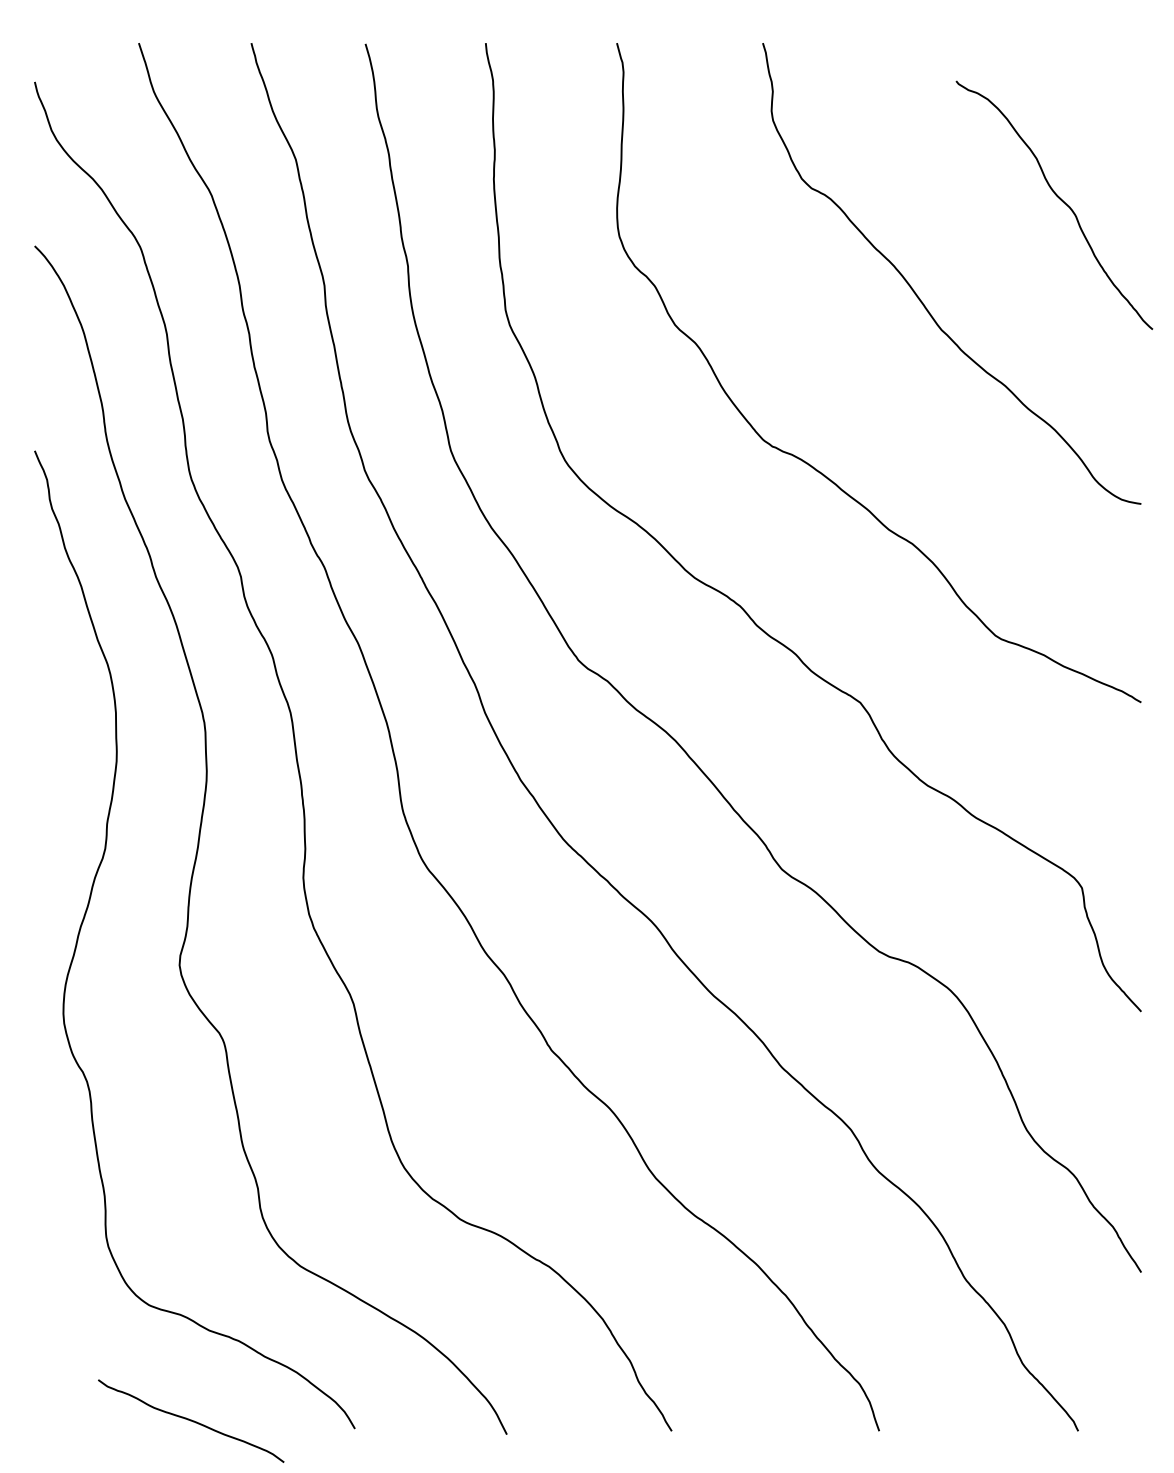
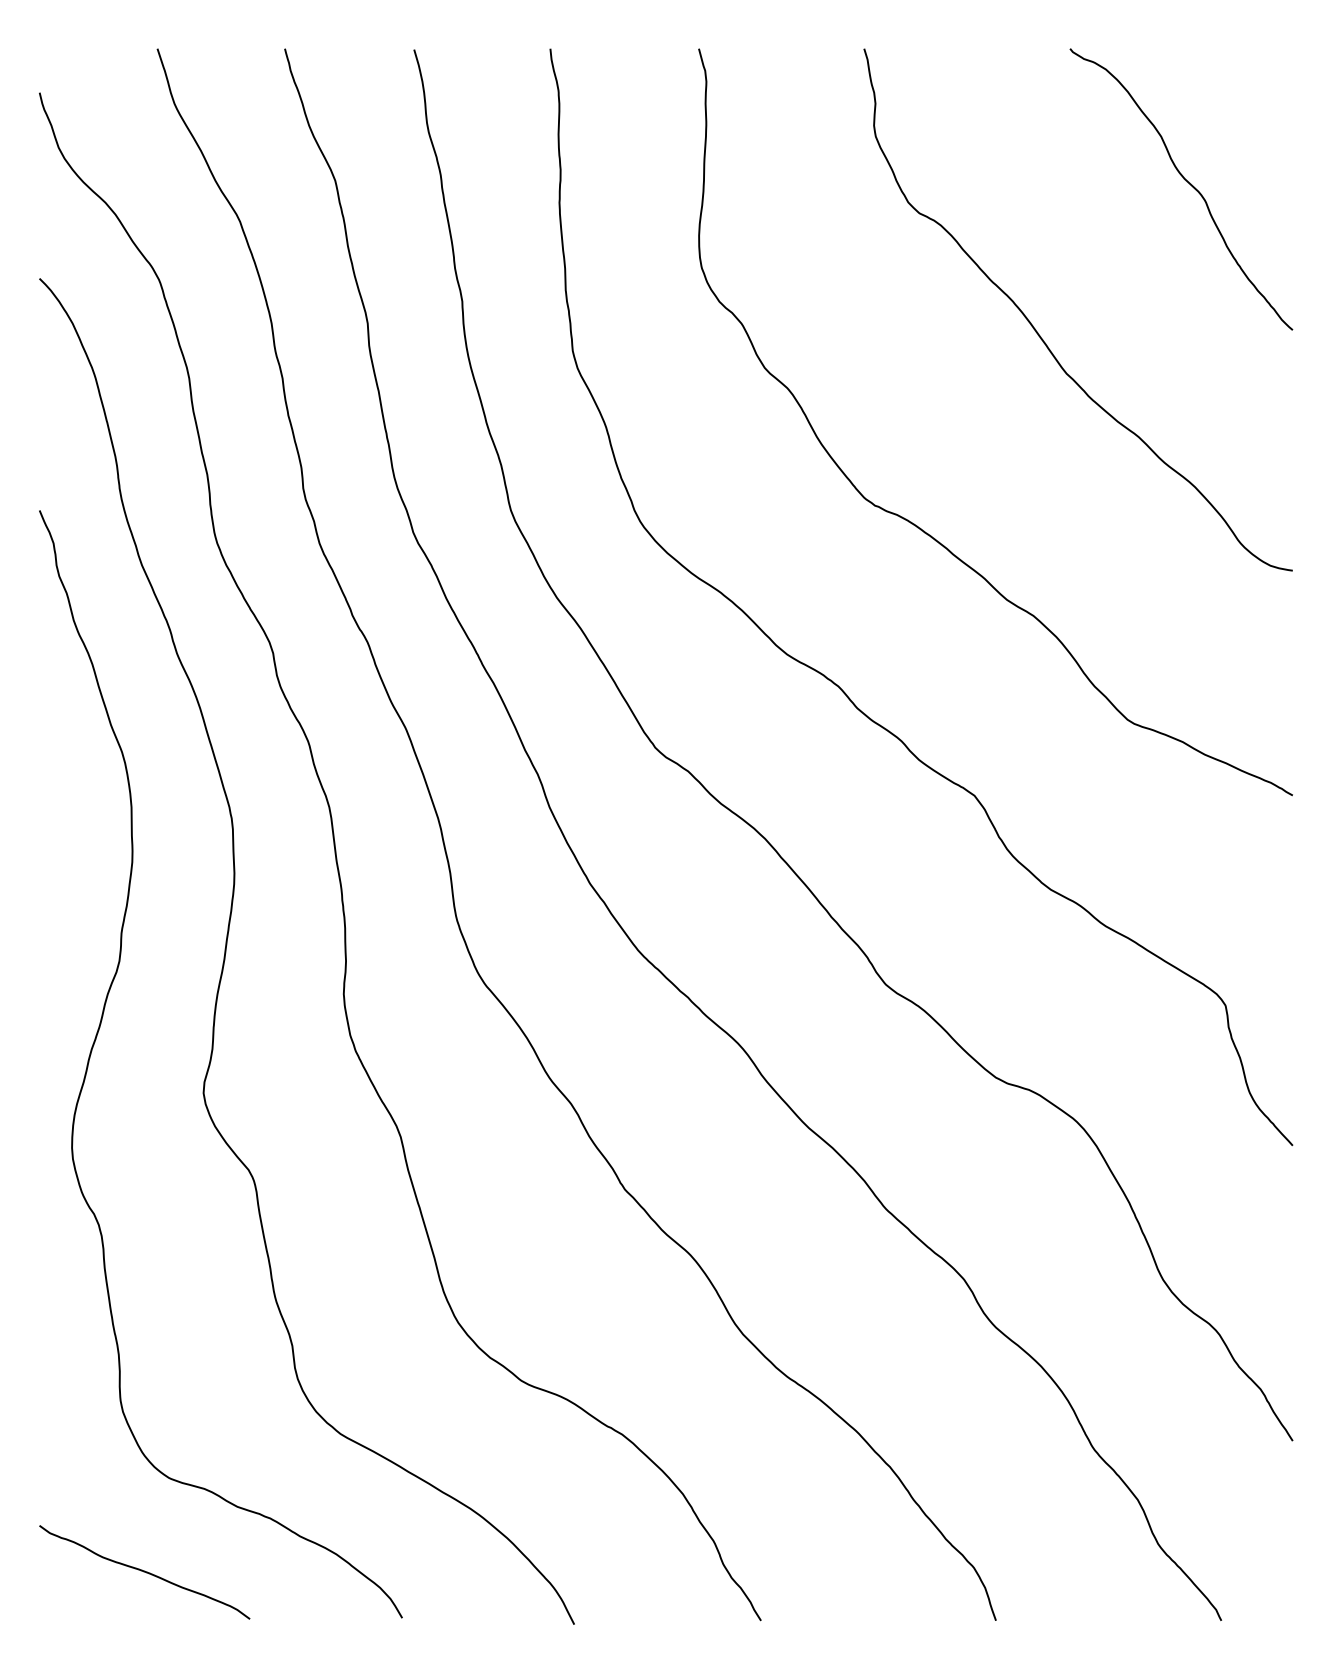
curve: (1059, 199) -> (1187, 182), moved
curve: (190, 1421) -> (144, 1572), moved

